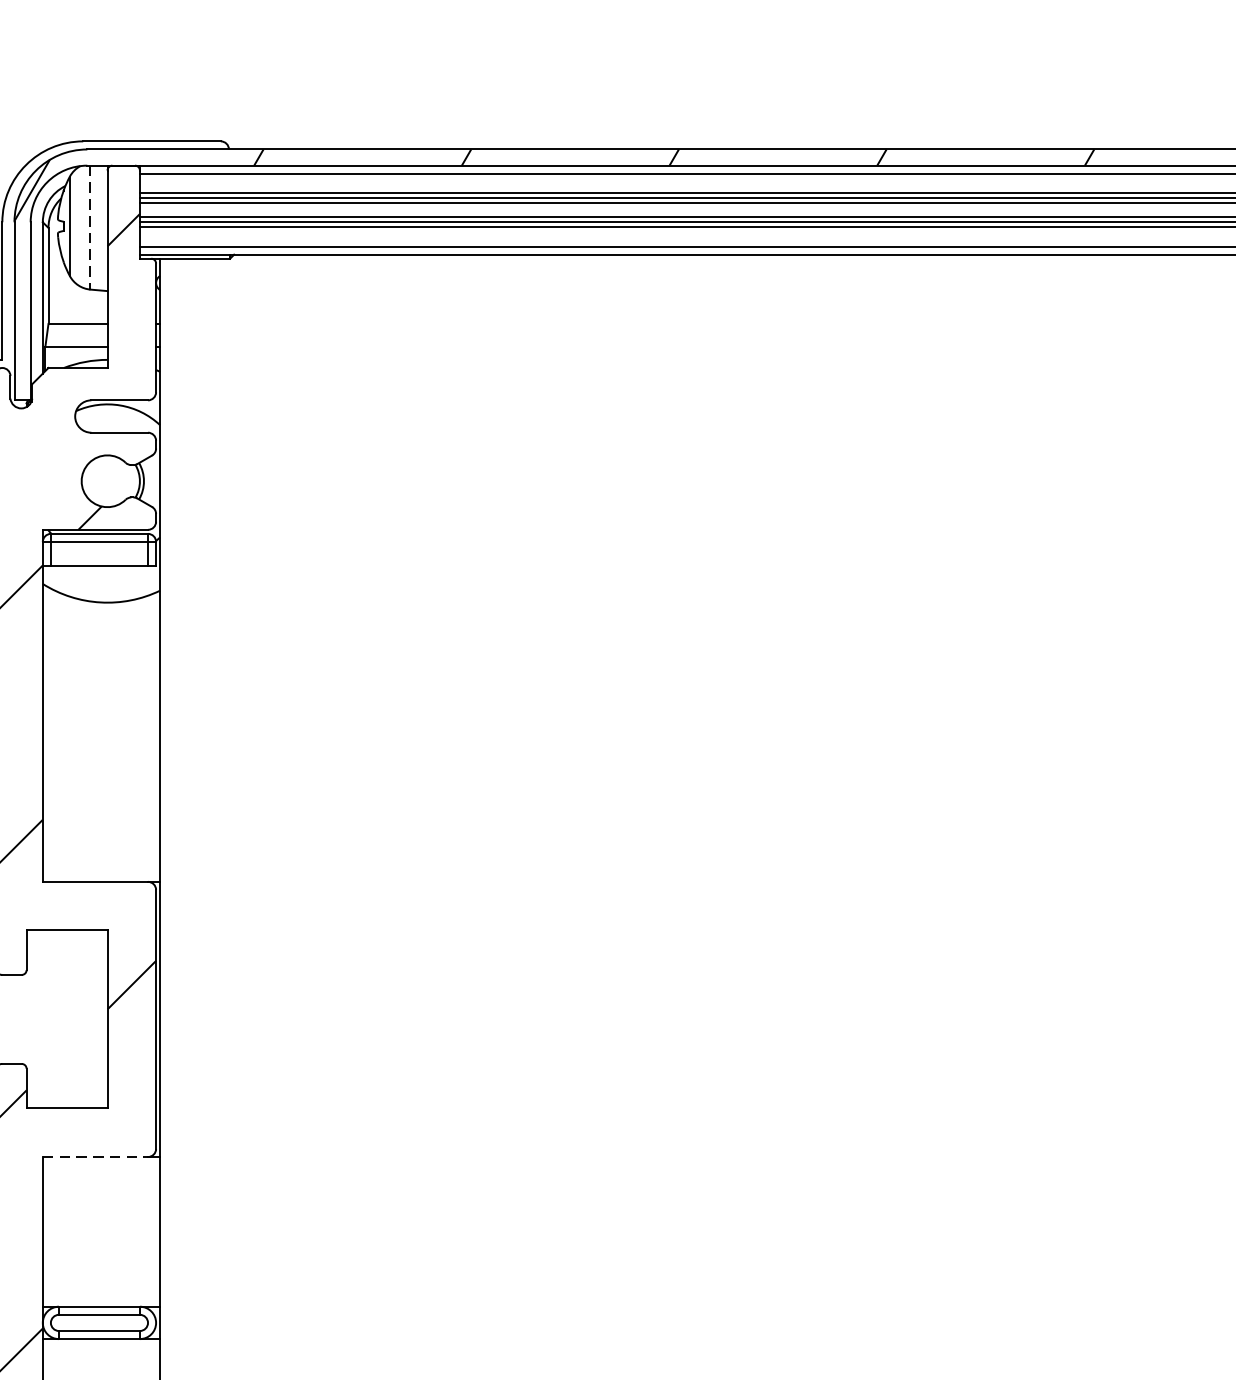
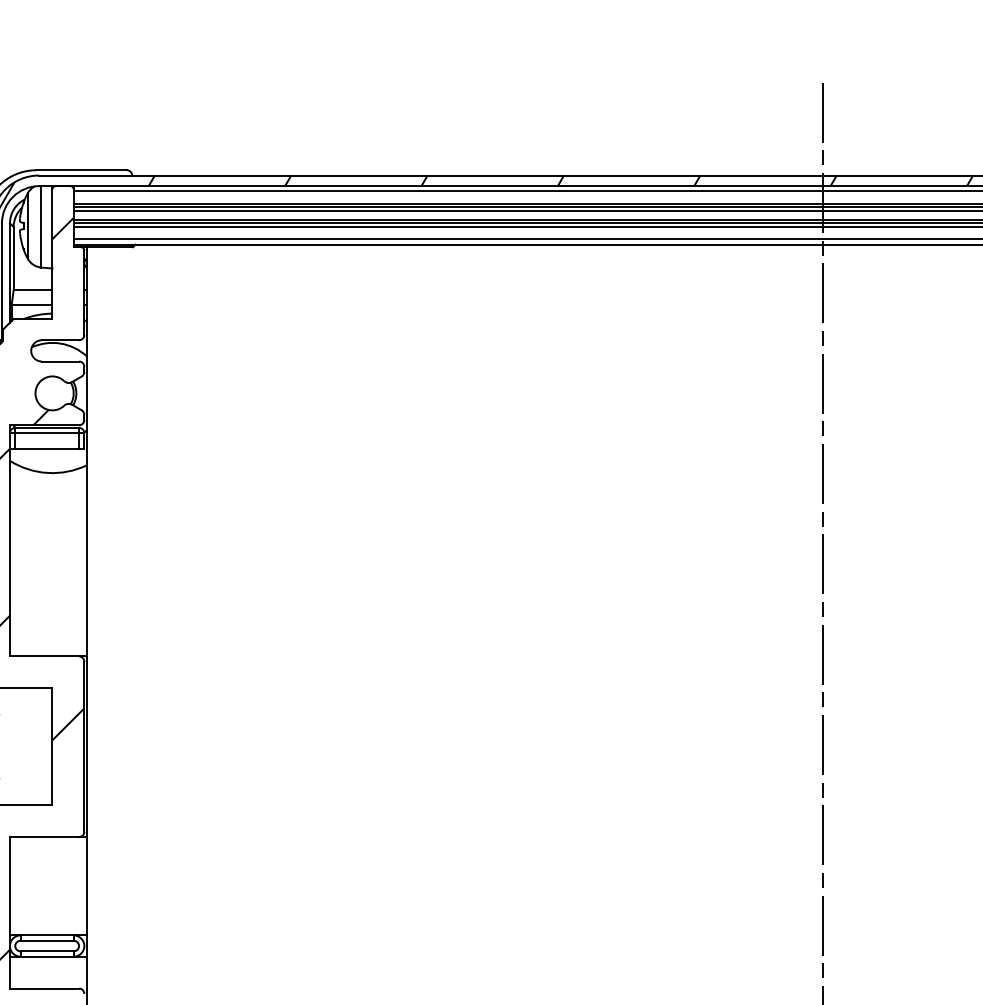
line: (90, 227) -> (41, 226), dashed -> solid
line: (95, 1157) -> (44, 837), dashed -> solid

